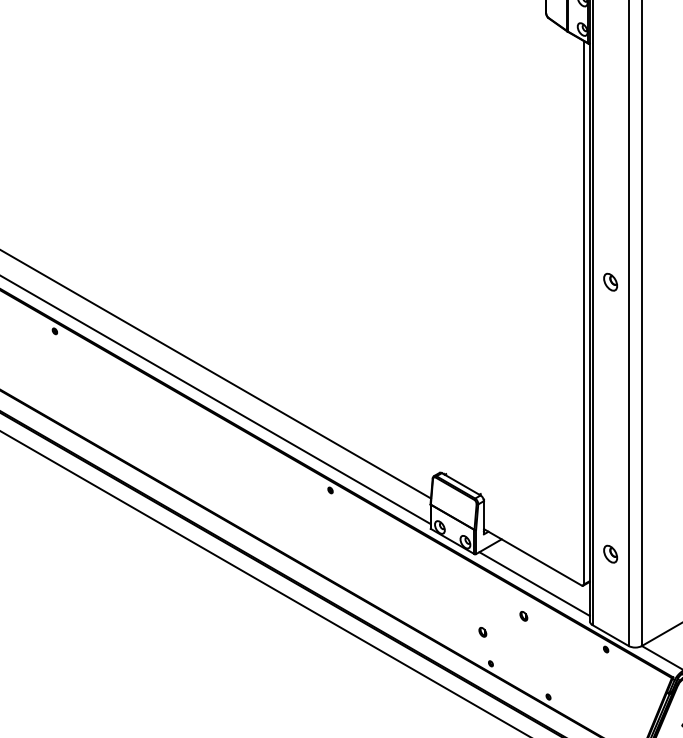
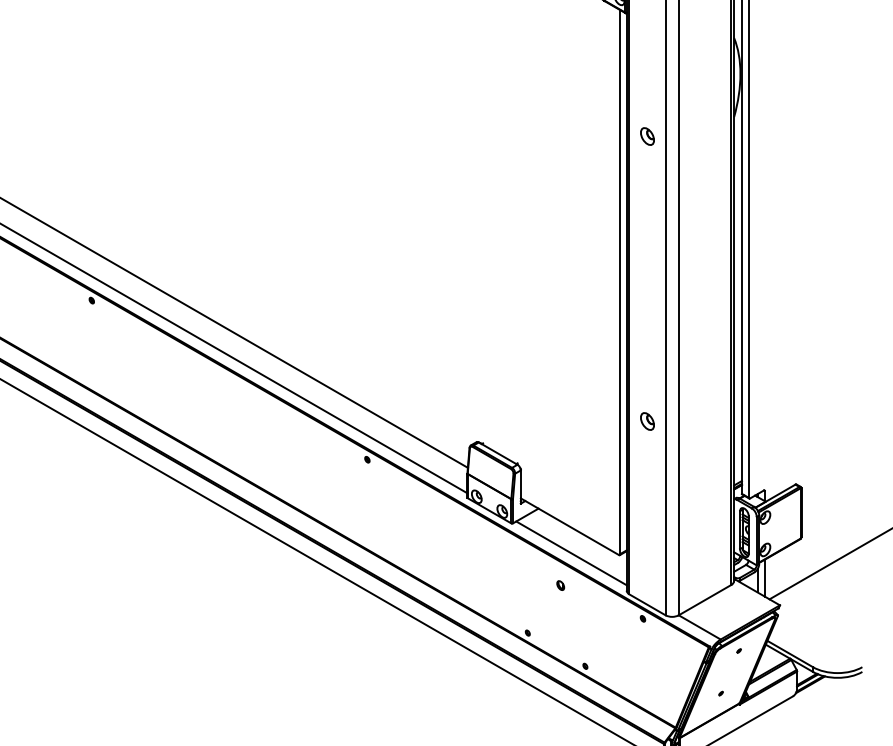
part: (610, 282) -> (647, 136), moved
part: (610, 554) -> (647, 421), moved
part: (482, 632) -> (519, 601), removed

